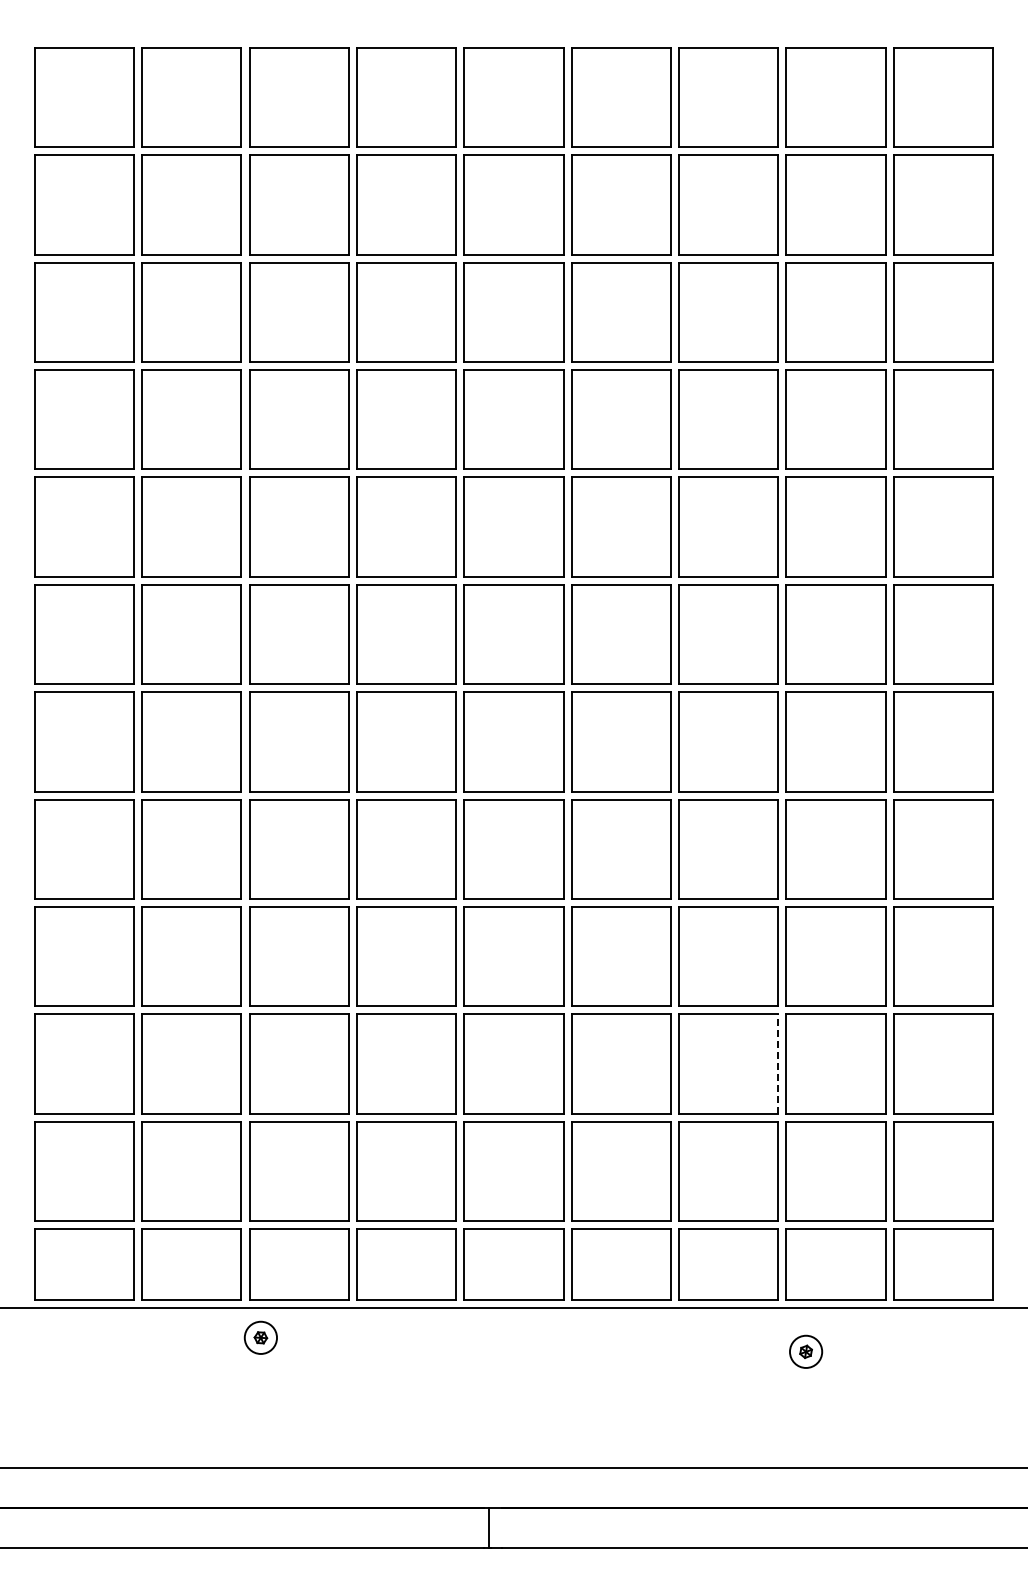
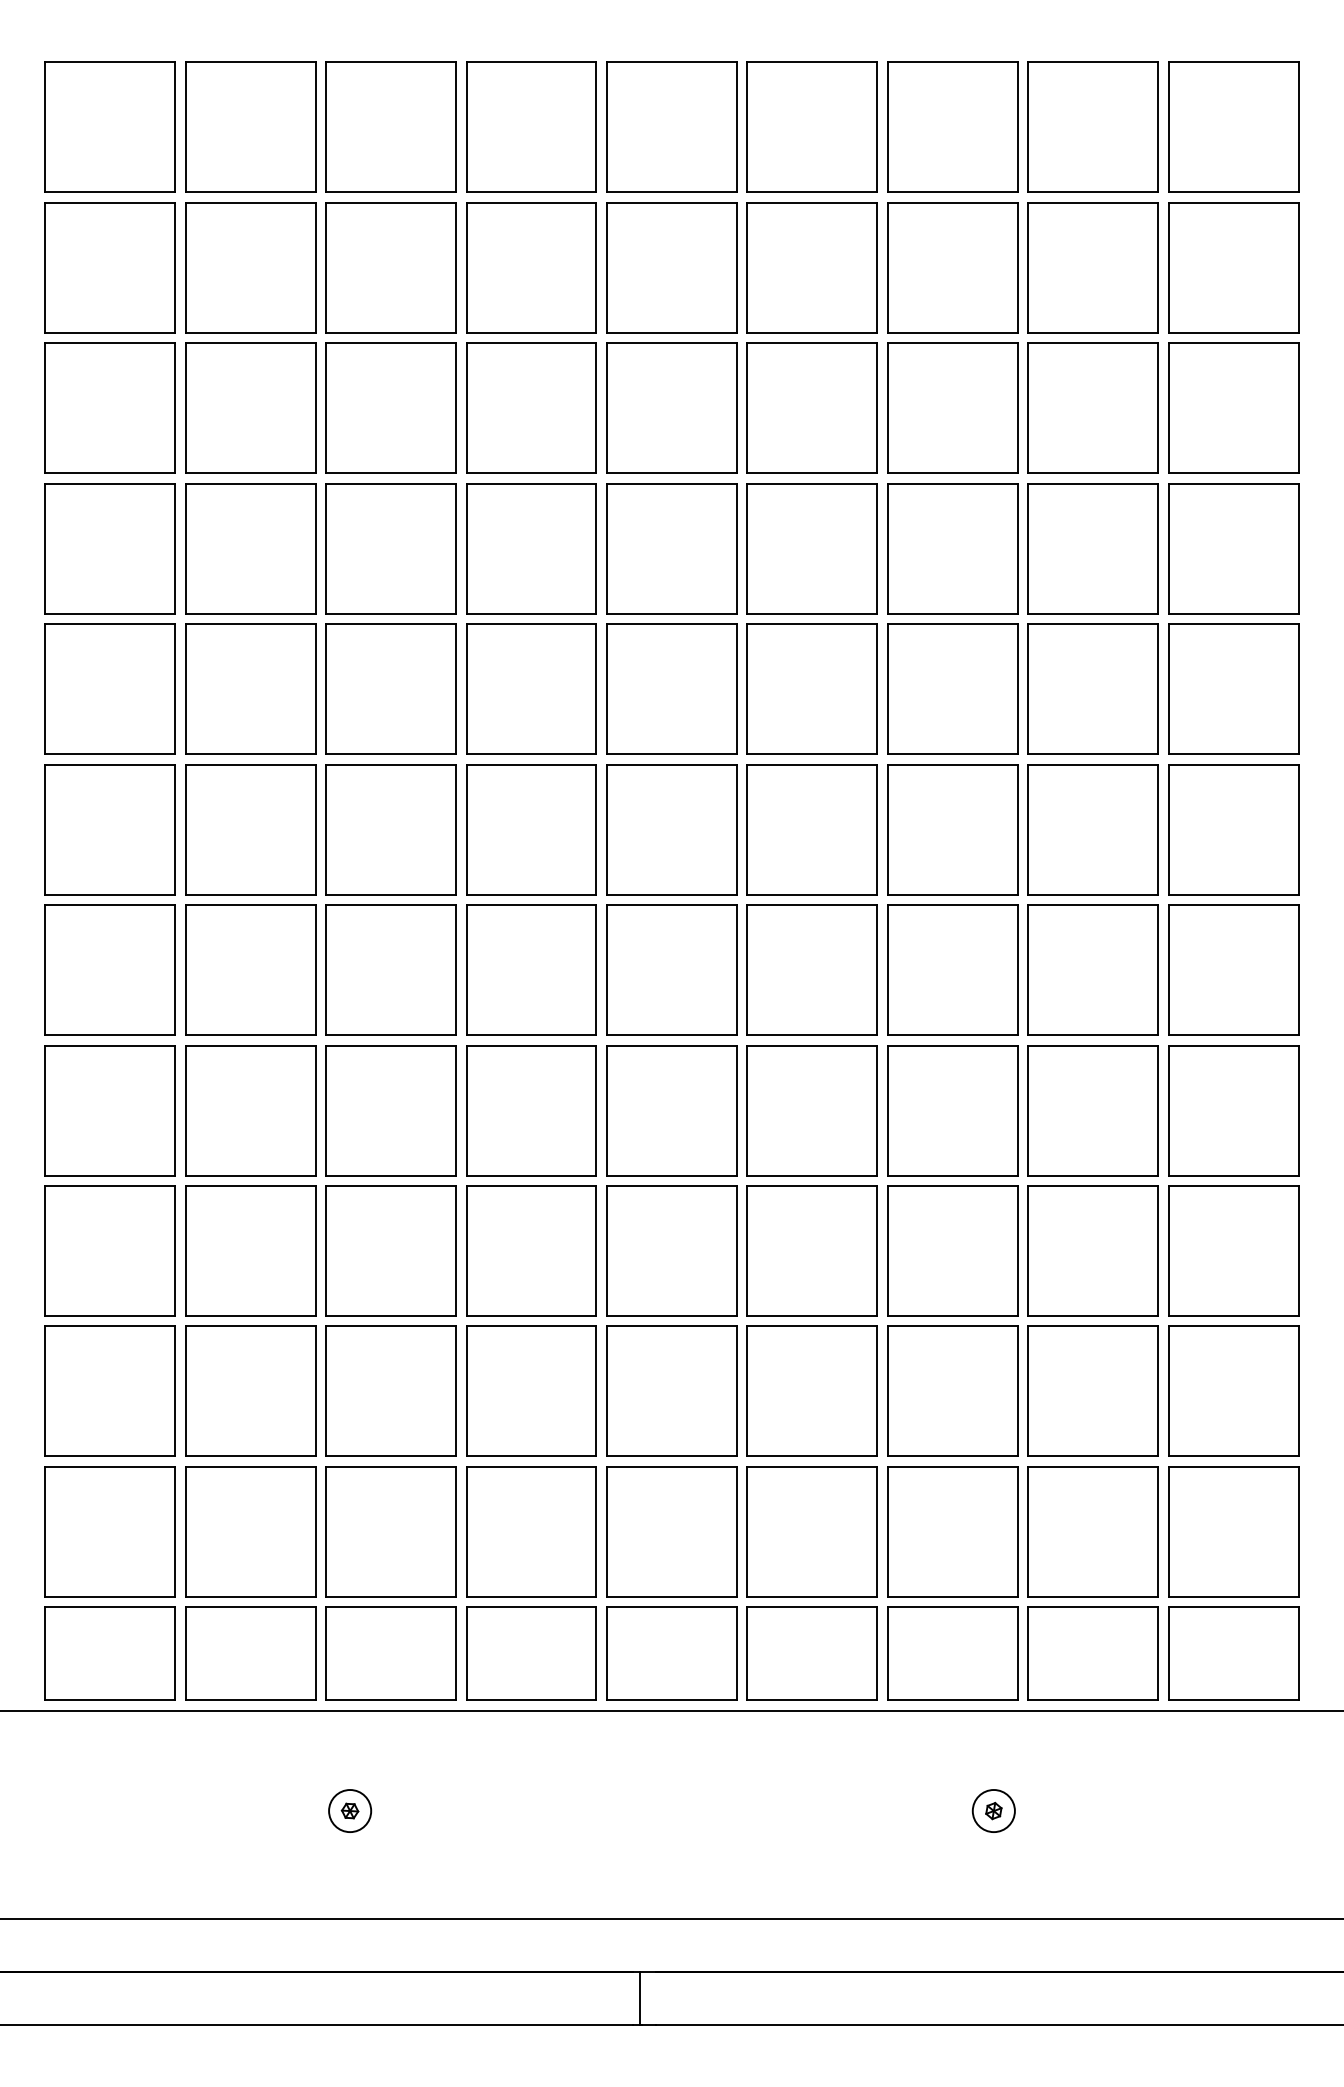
line: (778, 1064) -> (1017, 1392), dashed -> solid
part: (260, 1337) -> (349, 1810), moved
part: (806, 1351) -> (994, 1810), moved

